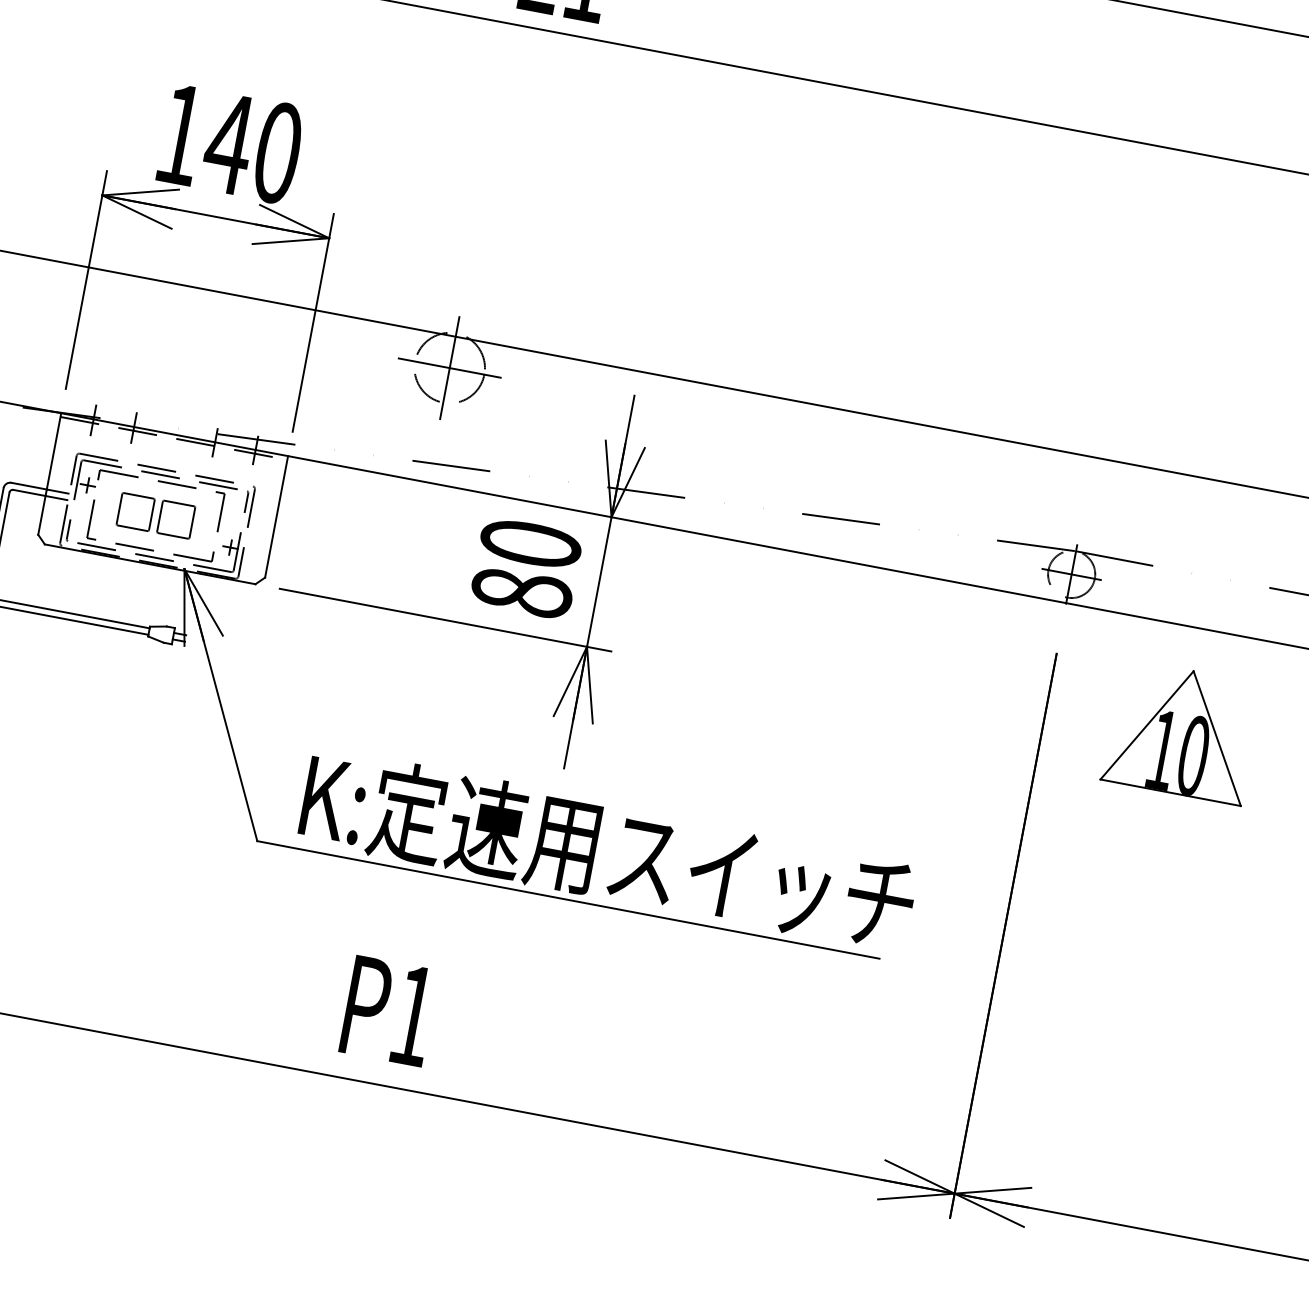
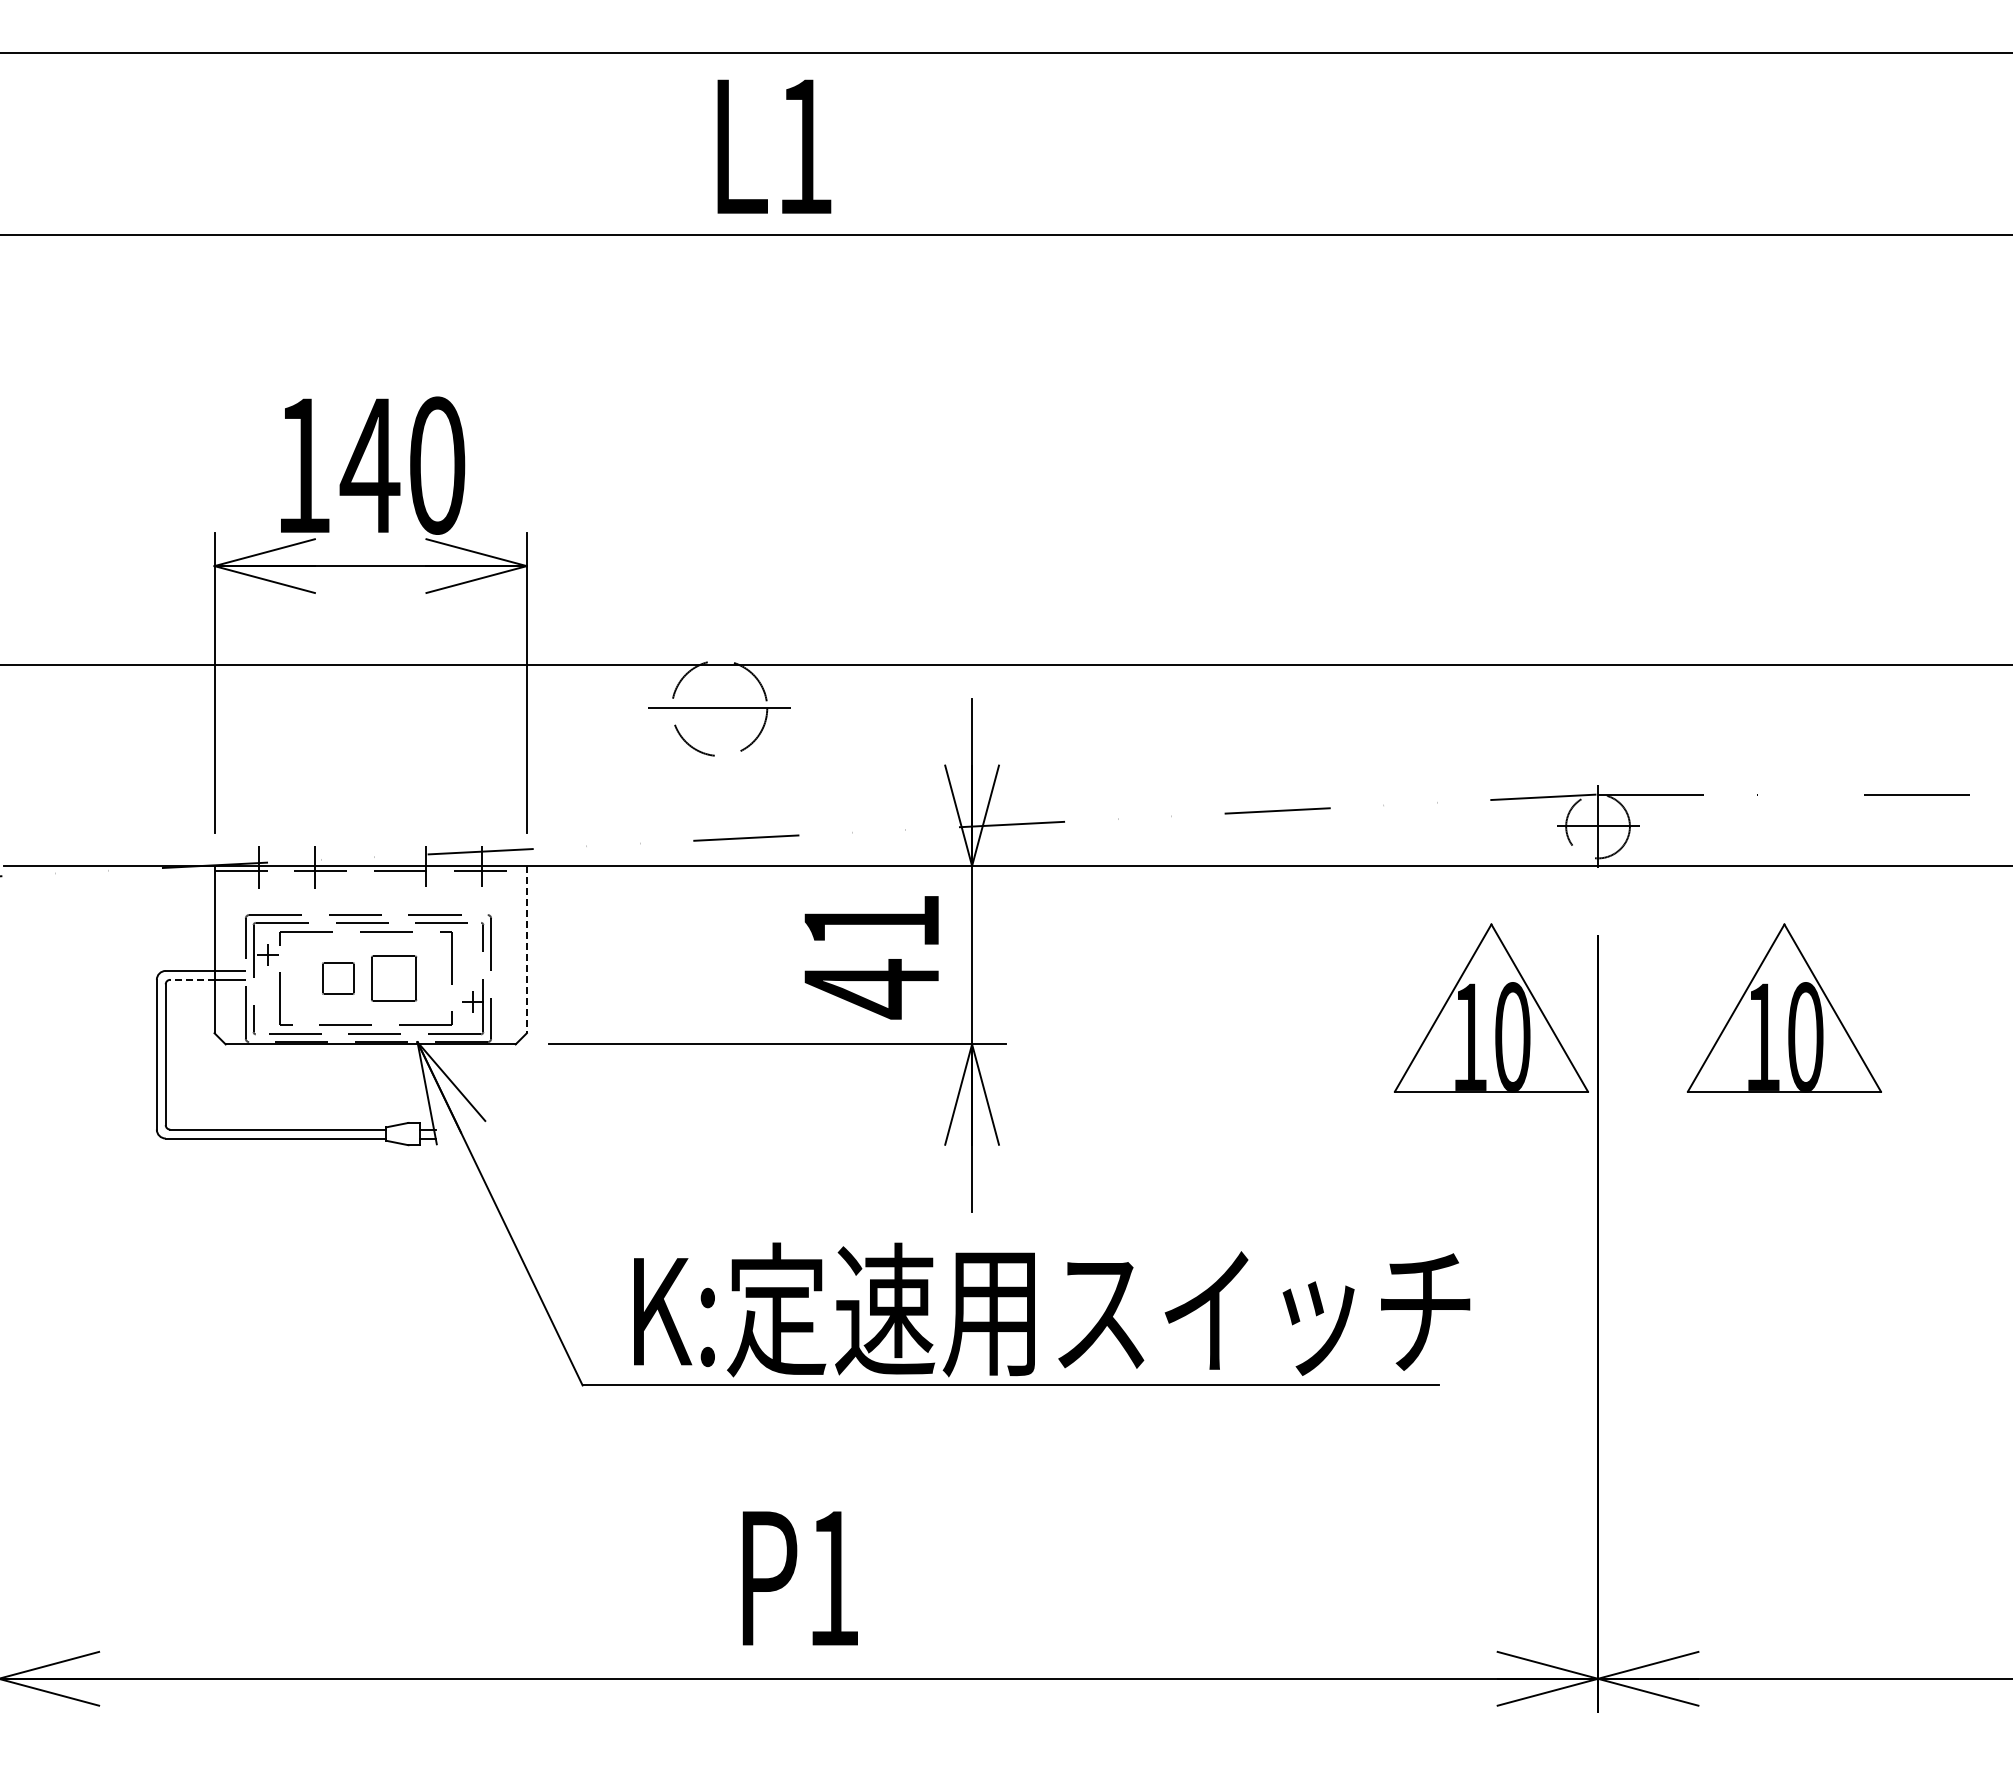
line: (449, 367) -> (719, 707), removed
line: (28, 492) -> (191, 979), solid -> dashed
part: (135, 512) -> (338, 978), size x0.7
line: (276, 516) -> (526, 949), solid -> dashed
text: (526, 569) -> (871, 956), 80 -> 41
part: (969, 691) -> (1491, 1007), added

